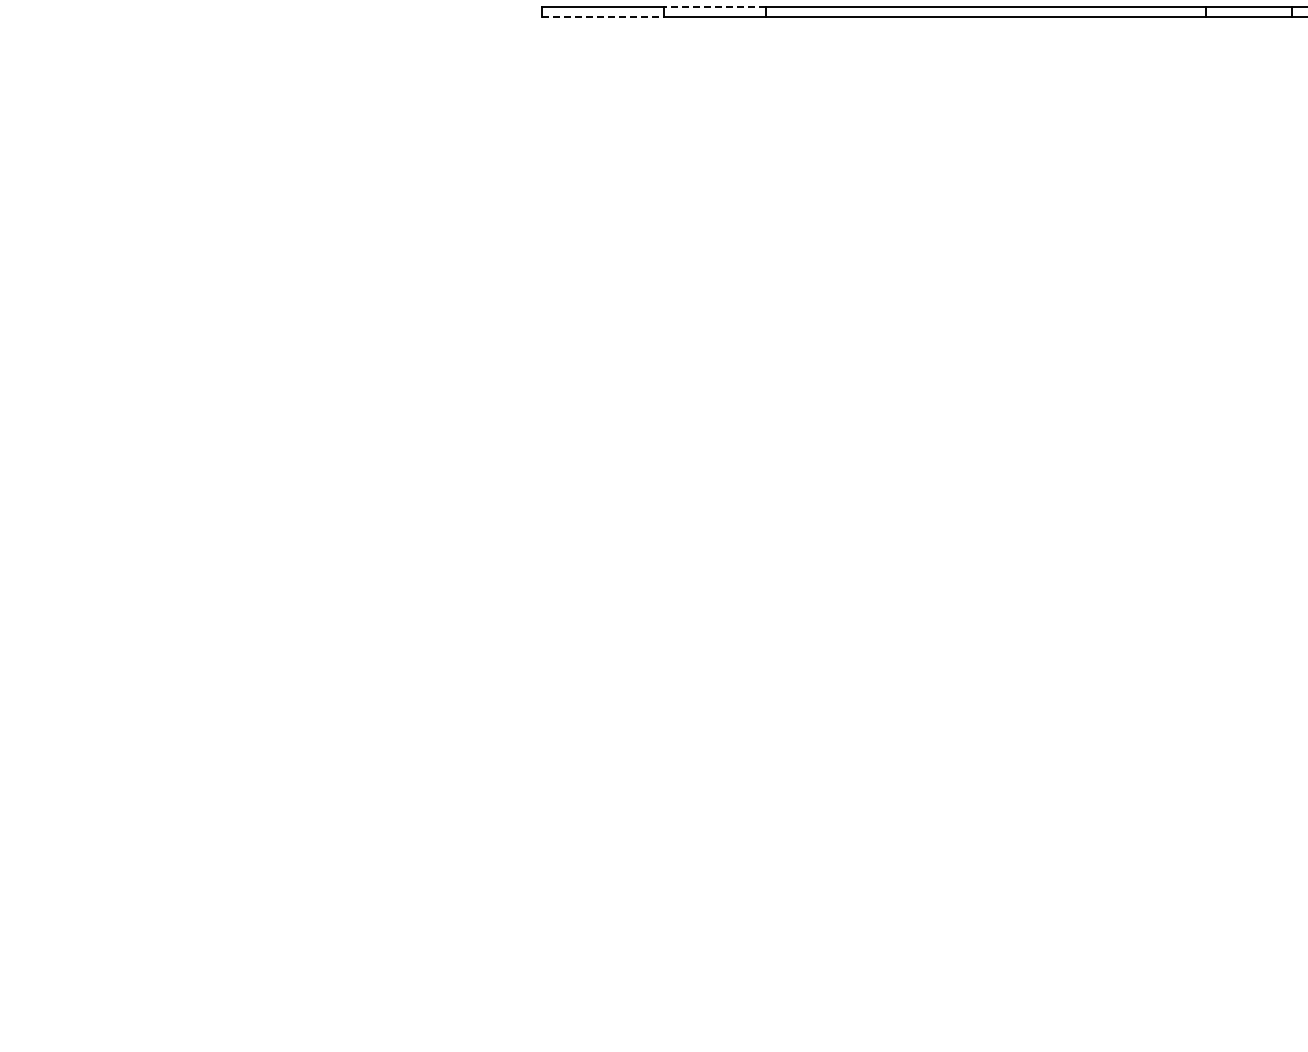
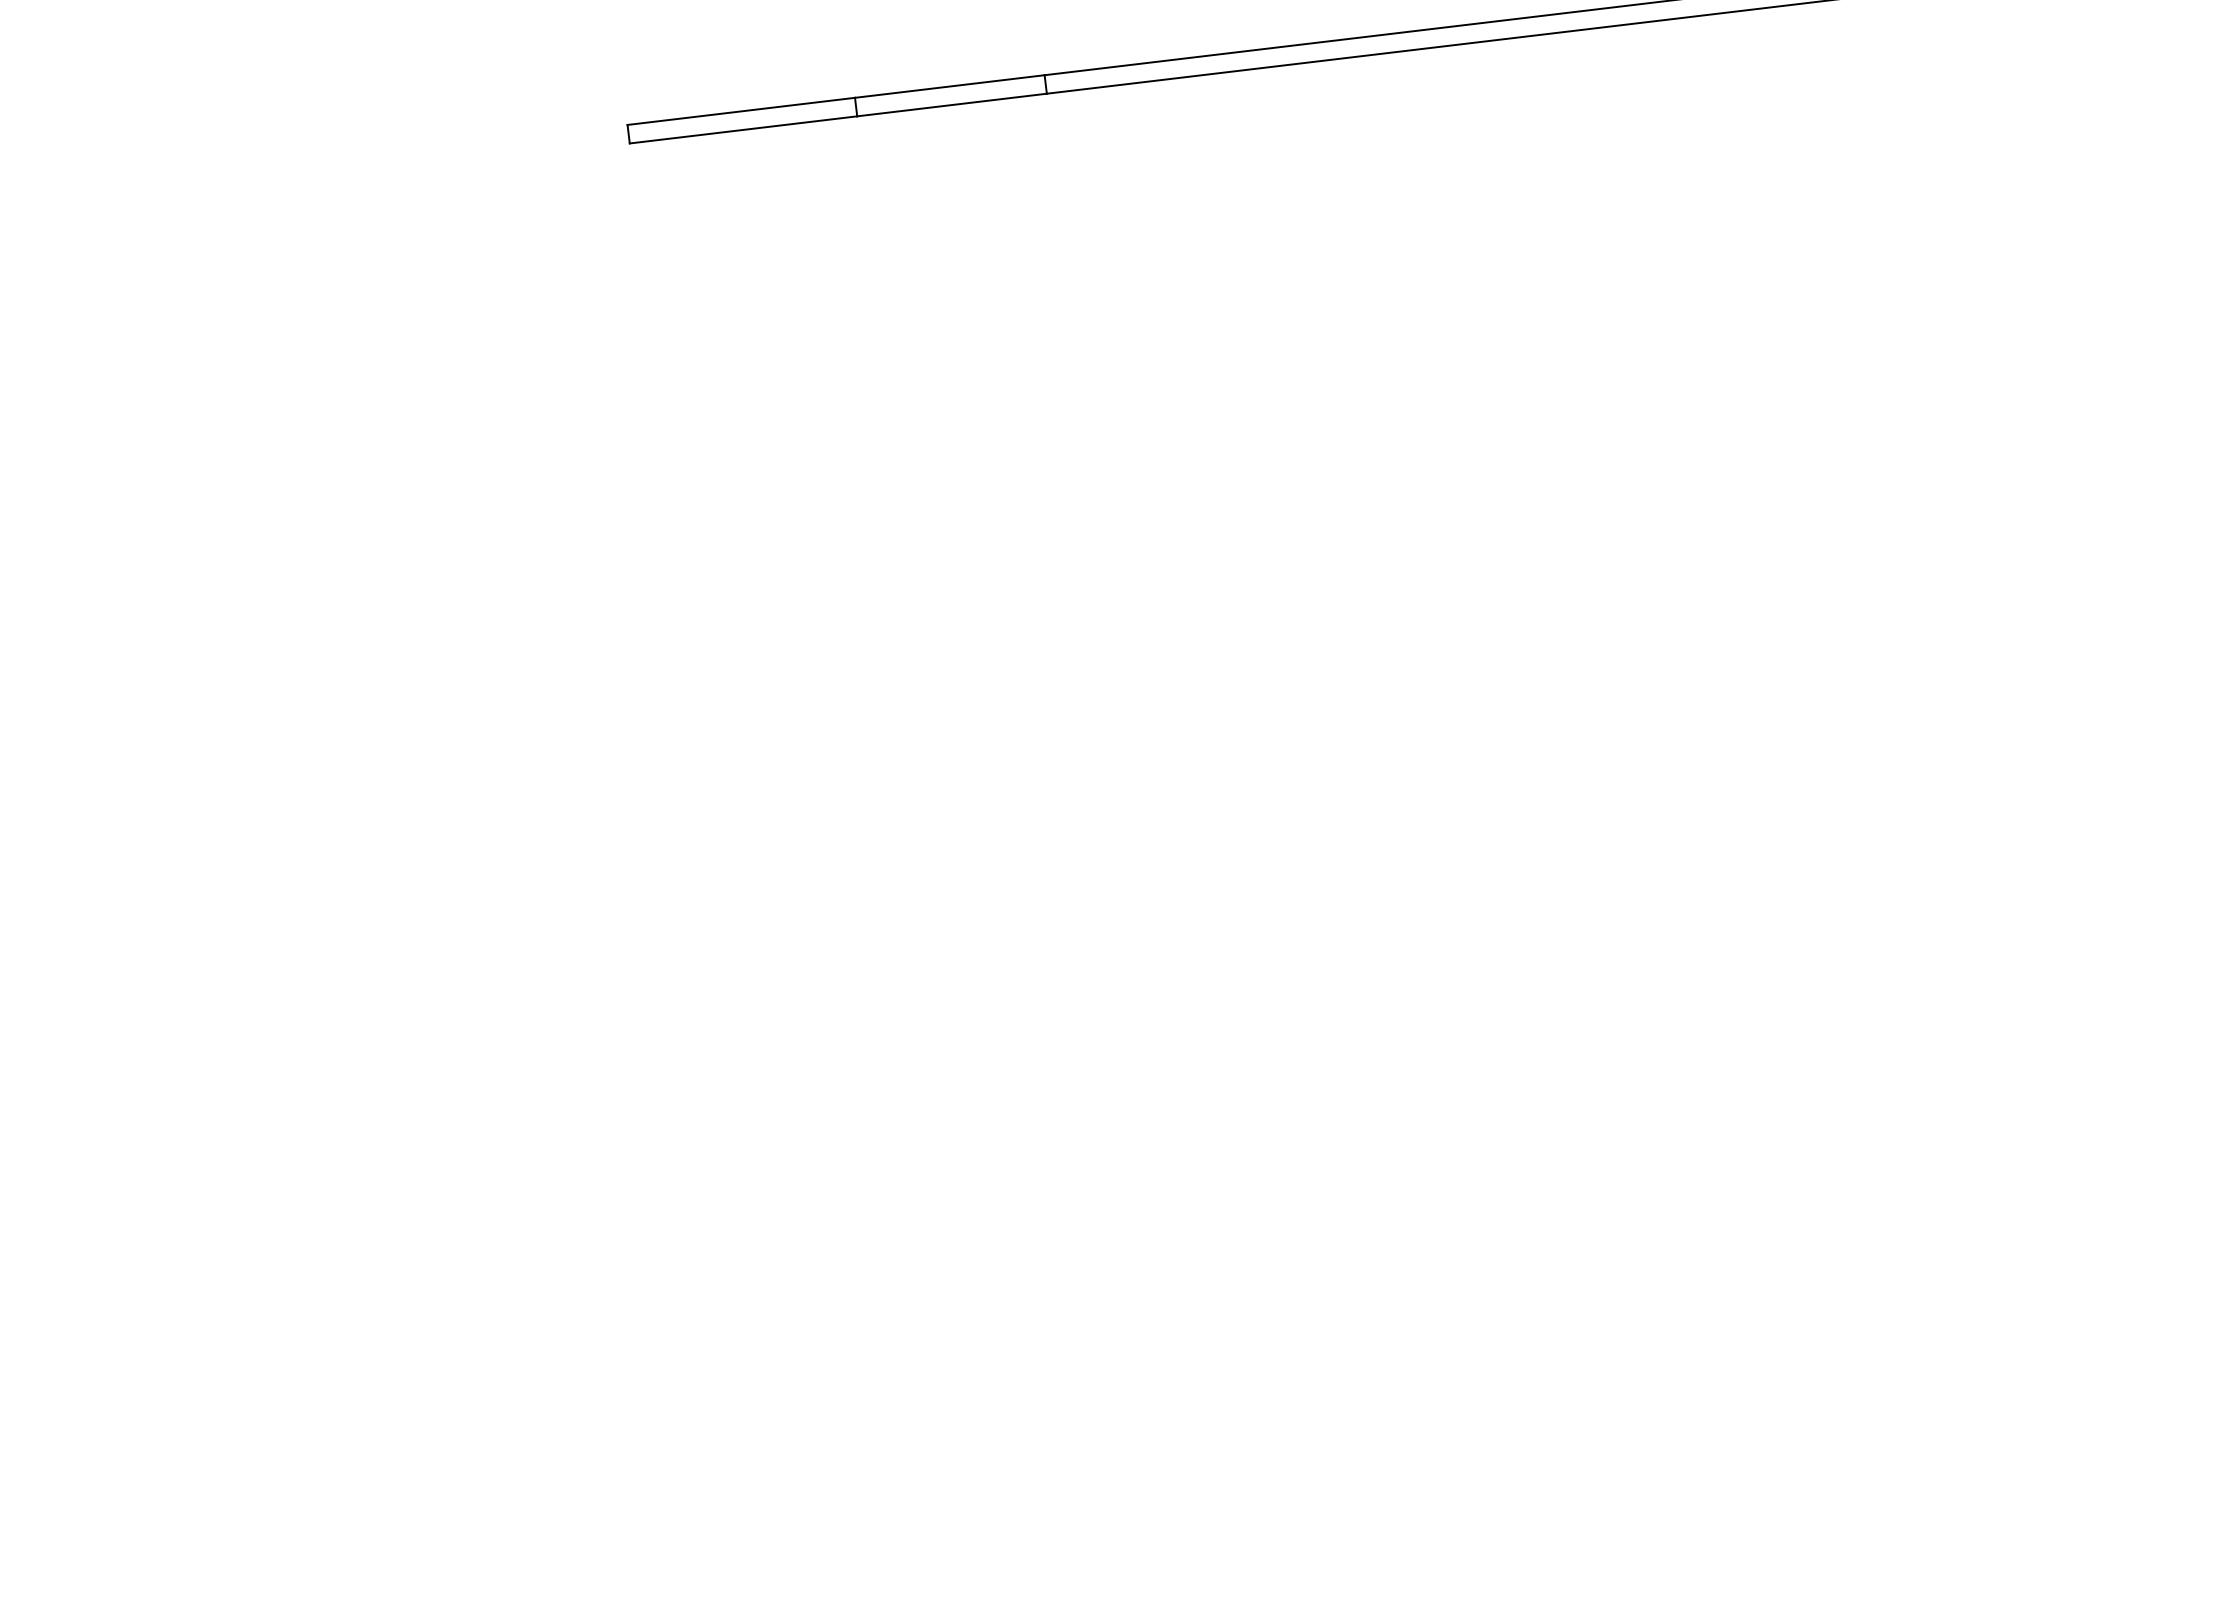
line: (715, 7) -> (950, 87), dashed -> solid
line: (603, 17) -> (744, 130), dashed -> solid

